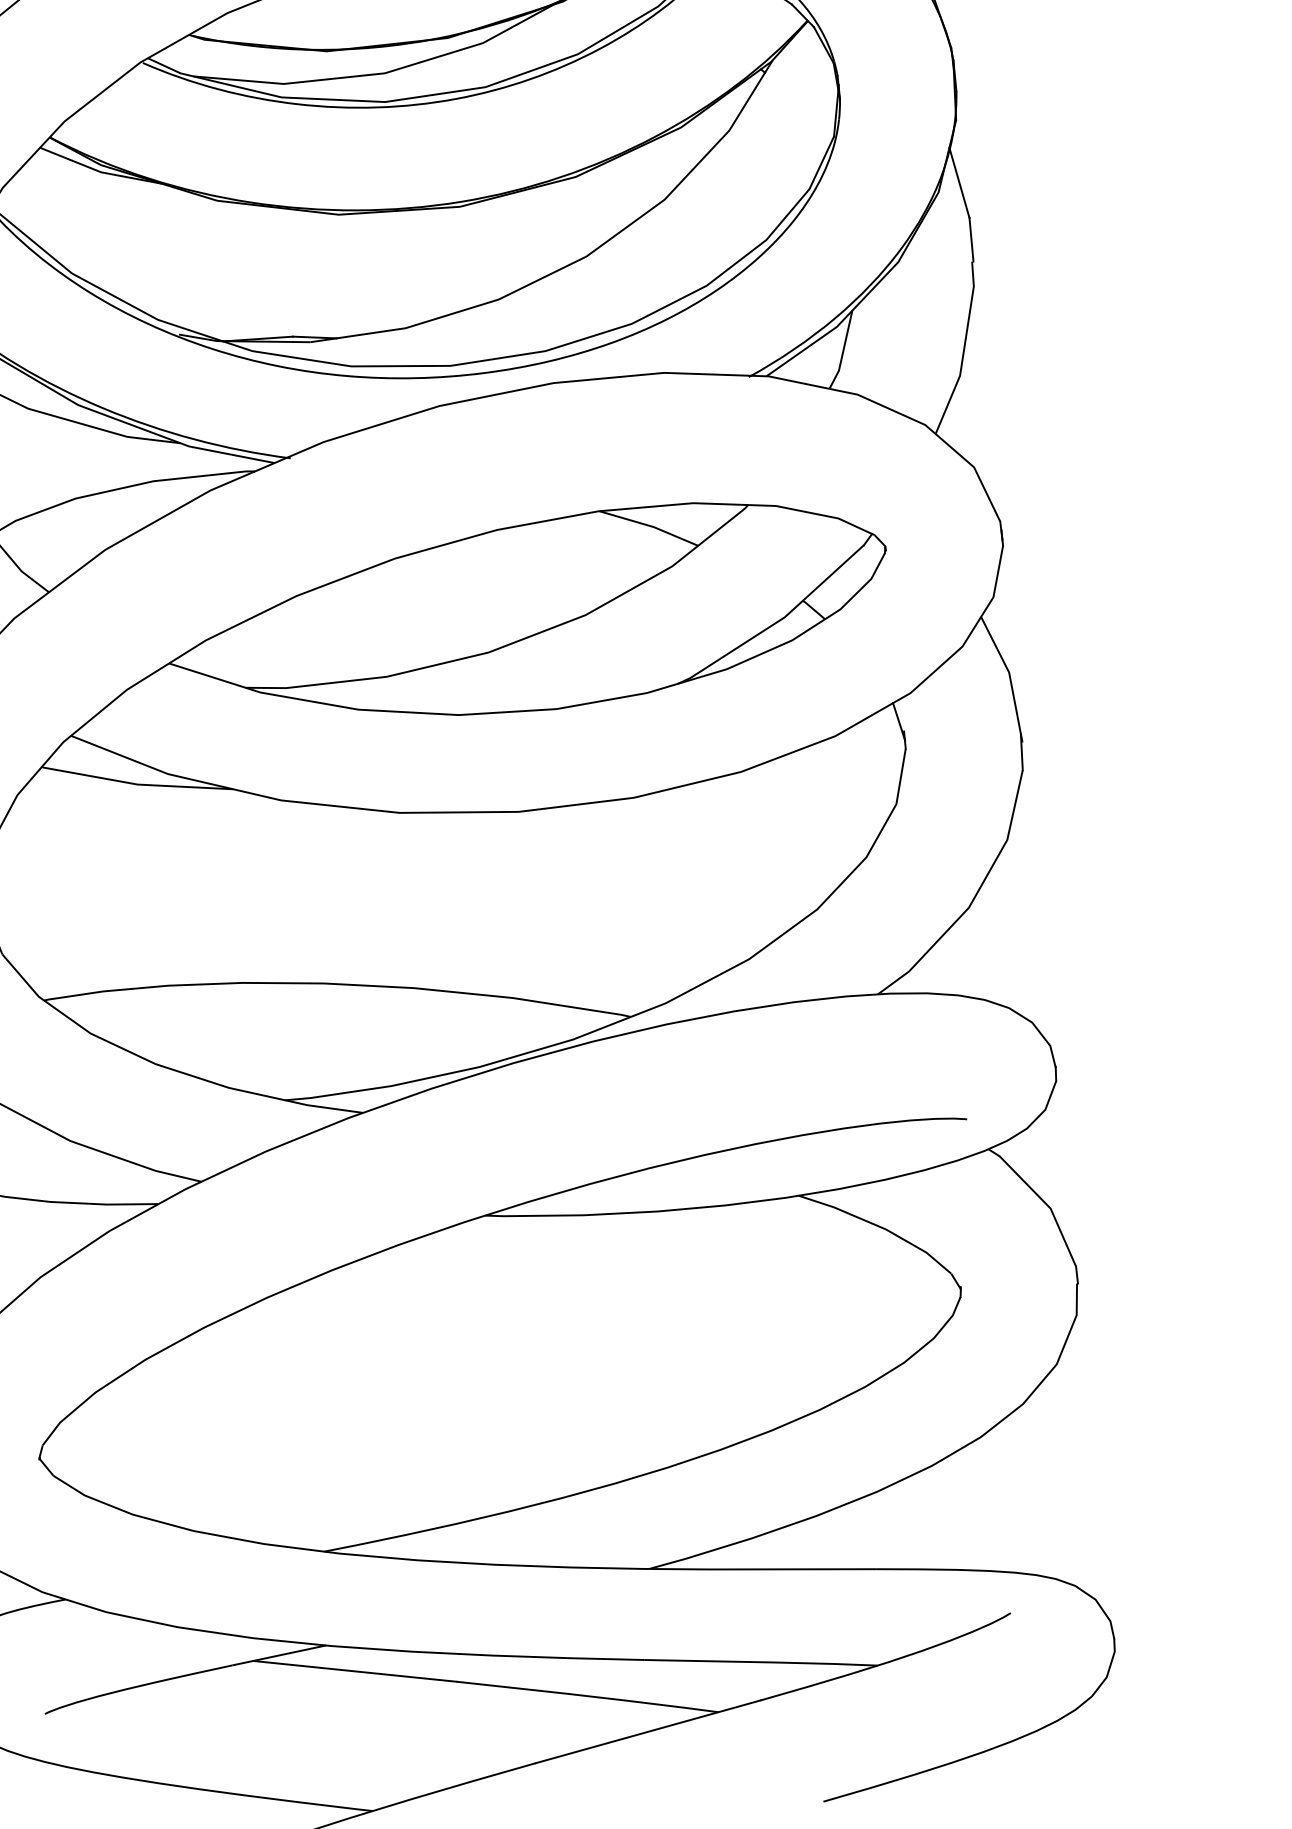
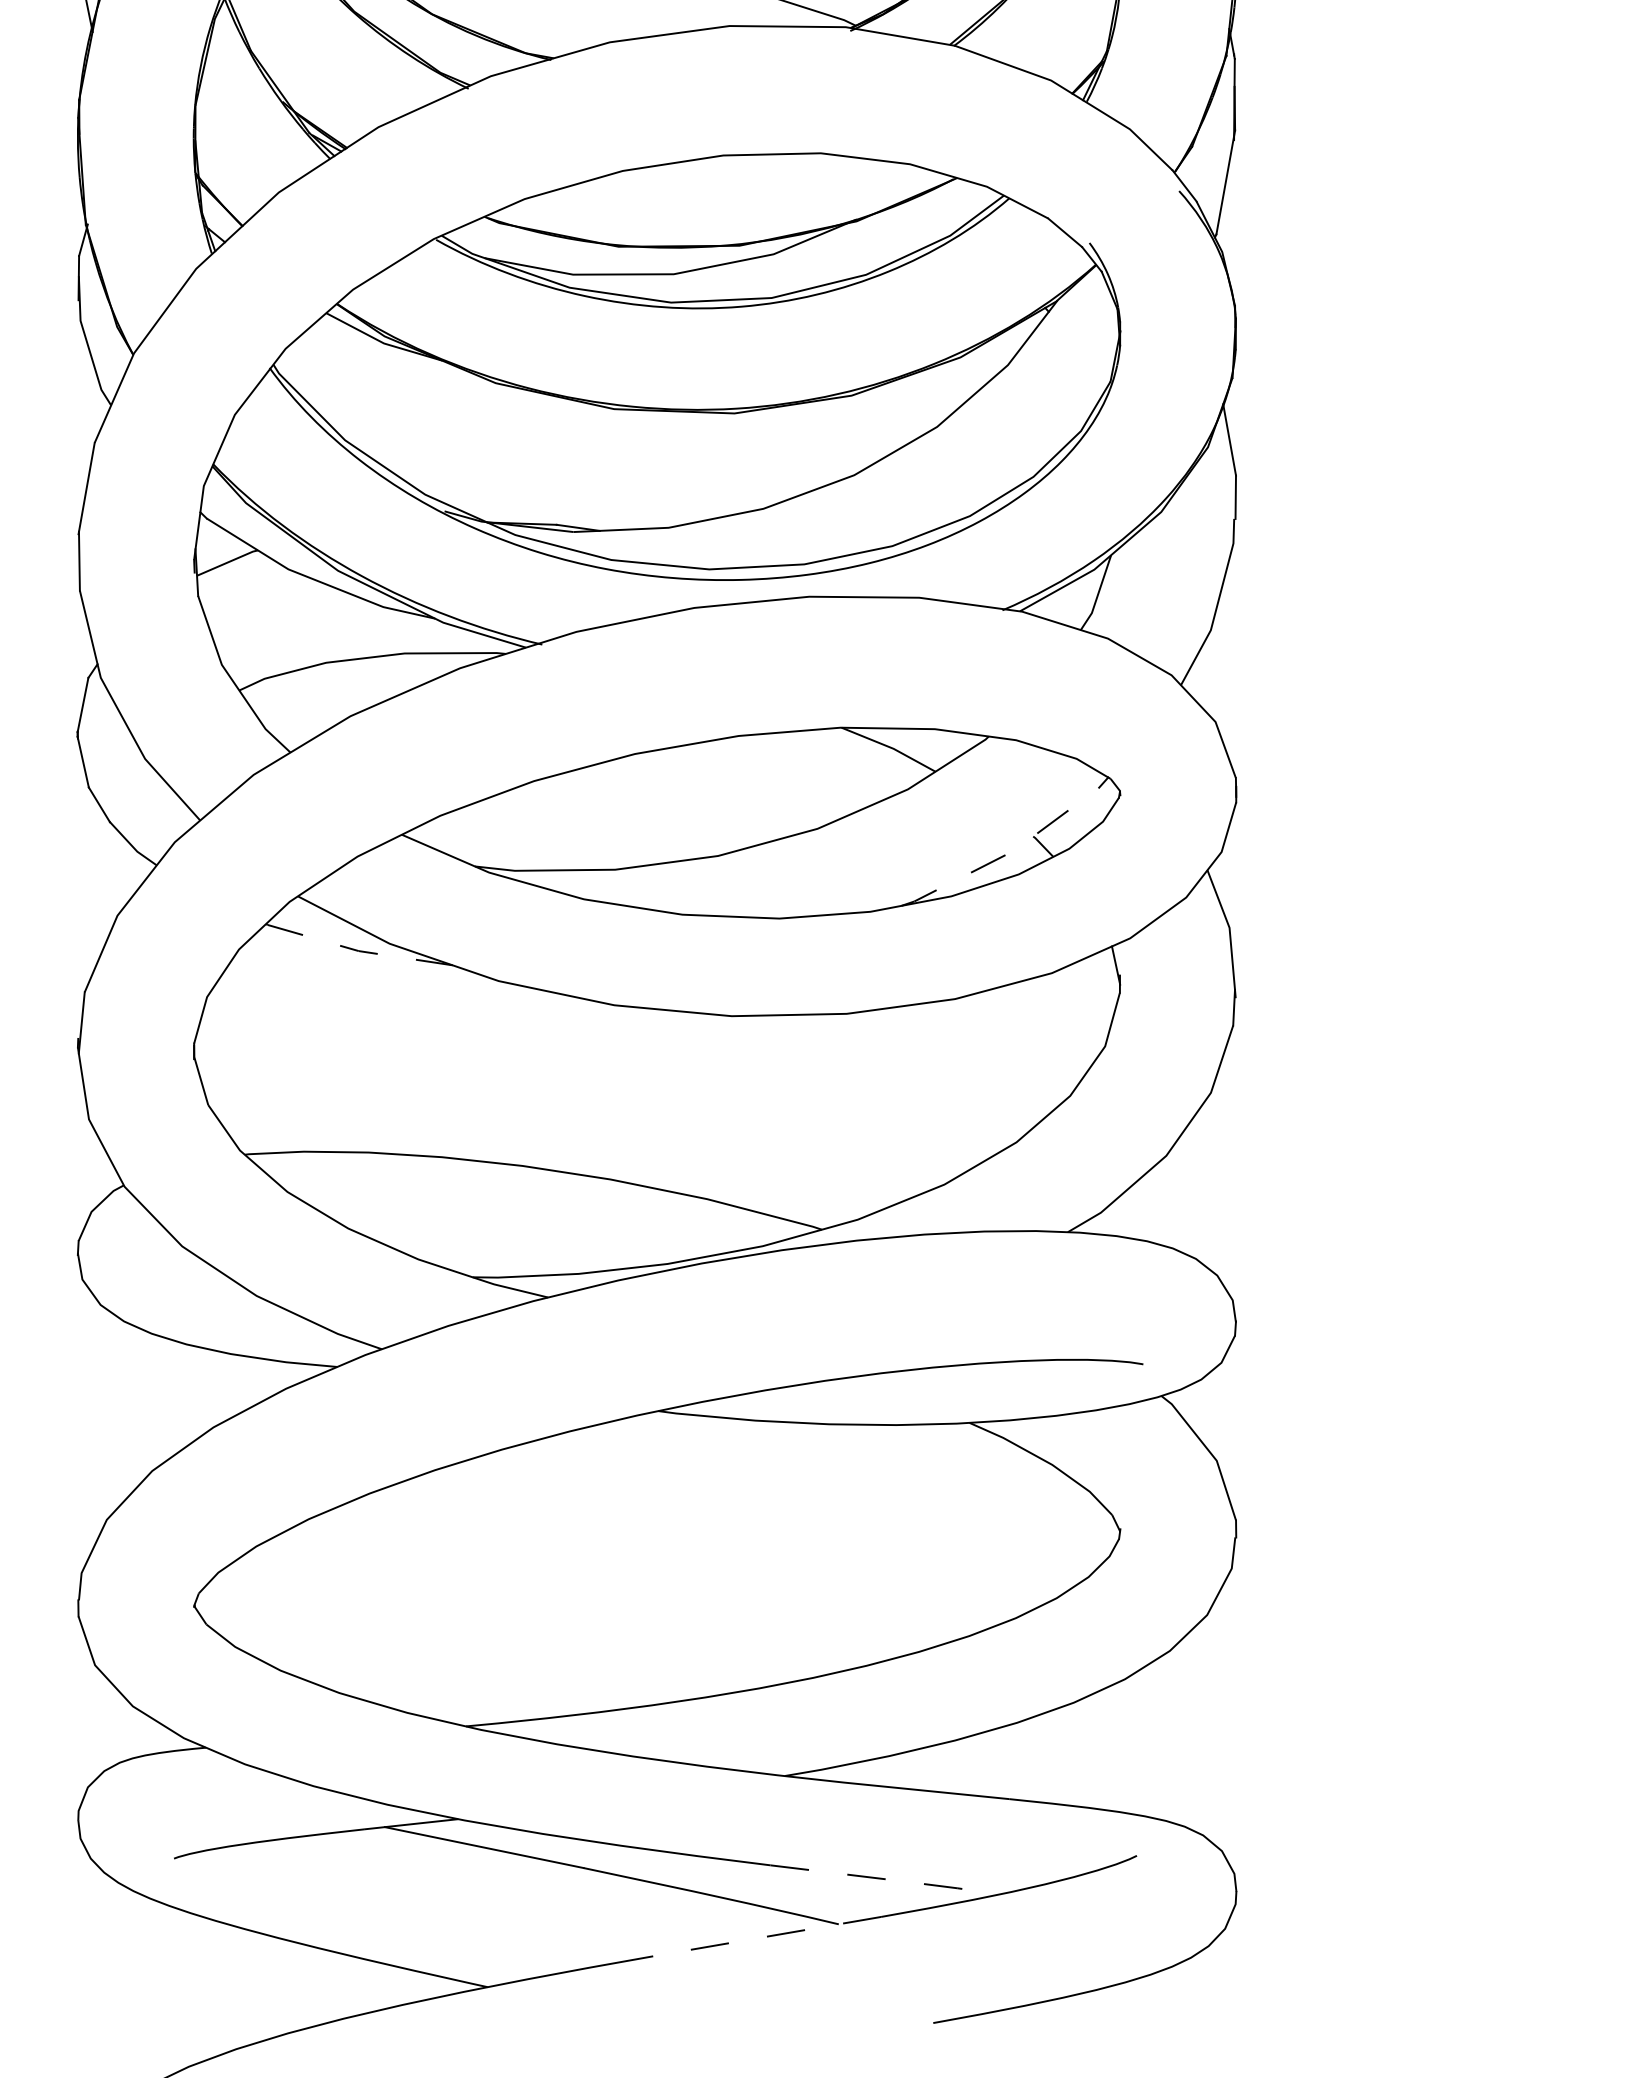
line: (776, 622) -> (1005, 855), solid -> dashed
line: (137, 785) -> (358, 951), solid -> dashed
line: (762, 1662) -> (887, 1879), solid -> dashed
line: (648, 1731) -> (767, 1936), solid -> dashed

